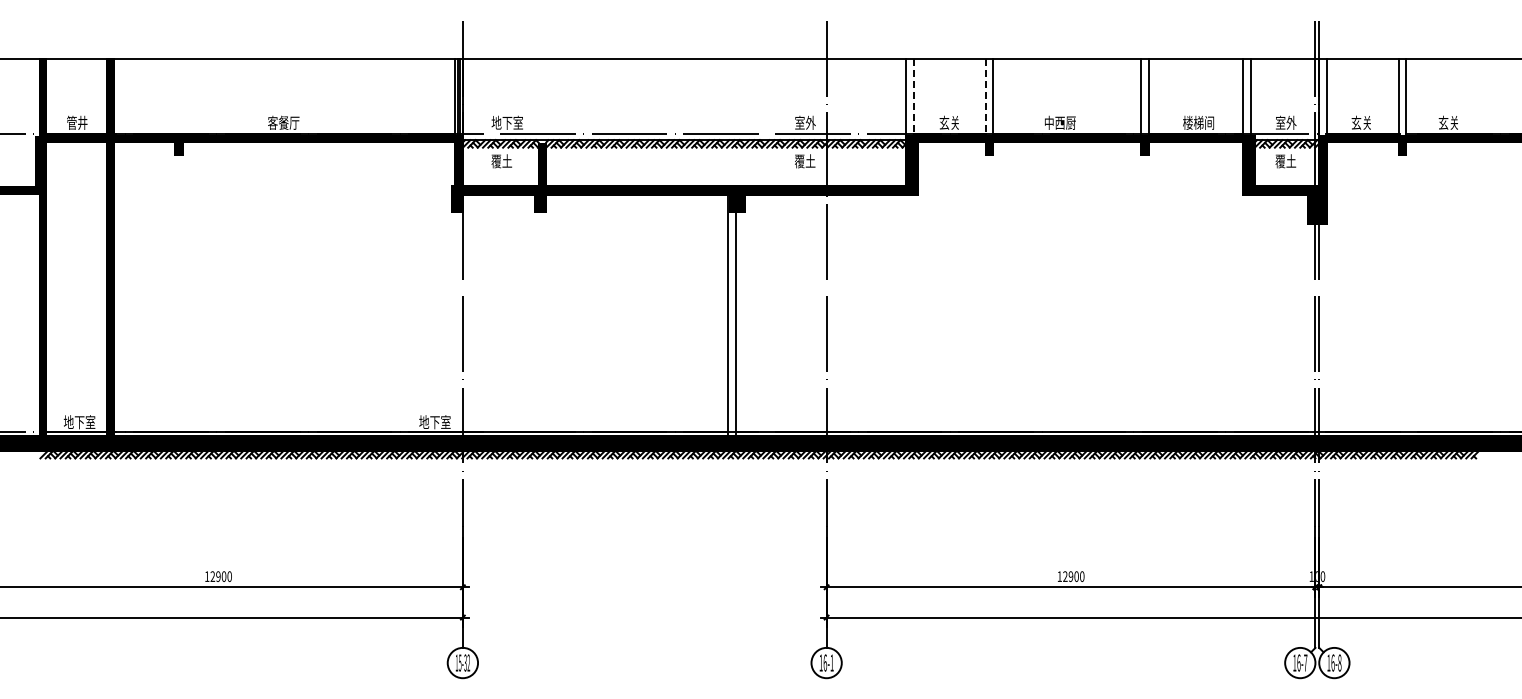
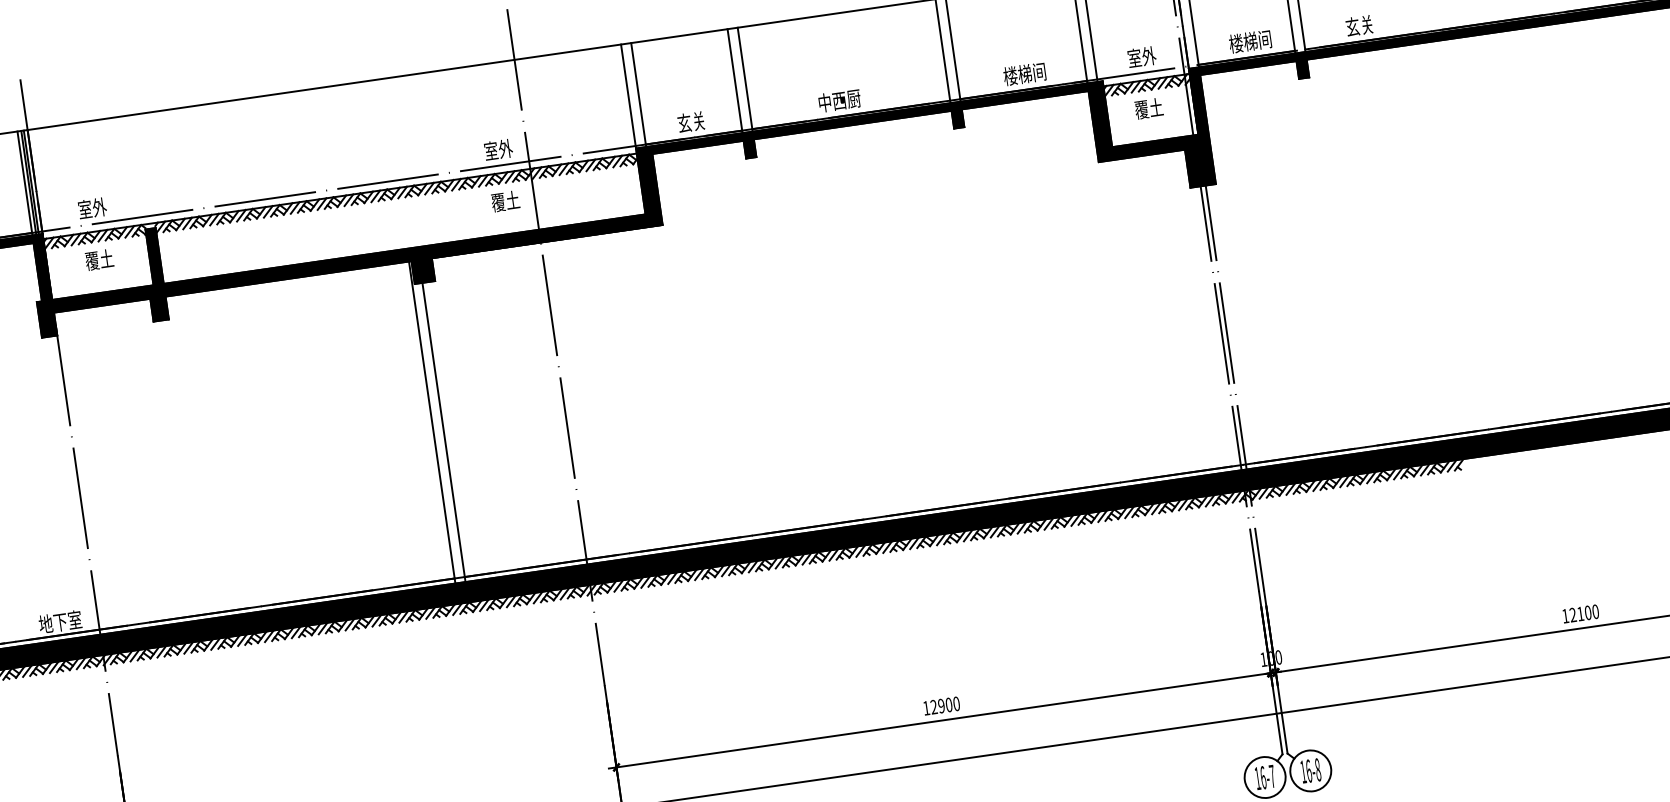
line: (913, 97) -> (638, 95), dashed -> solid
line: (985, 97) -> (734, 81), dashed -> solid
text: (506, 122) -> (98, 207), 地下室 -> 室外
text: (1366, 122) -> (1249, 41), 玄关 -> 楼梯间

